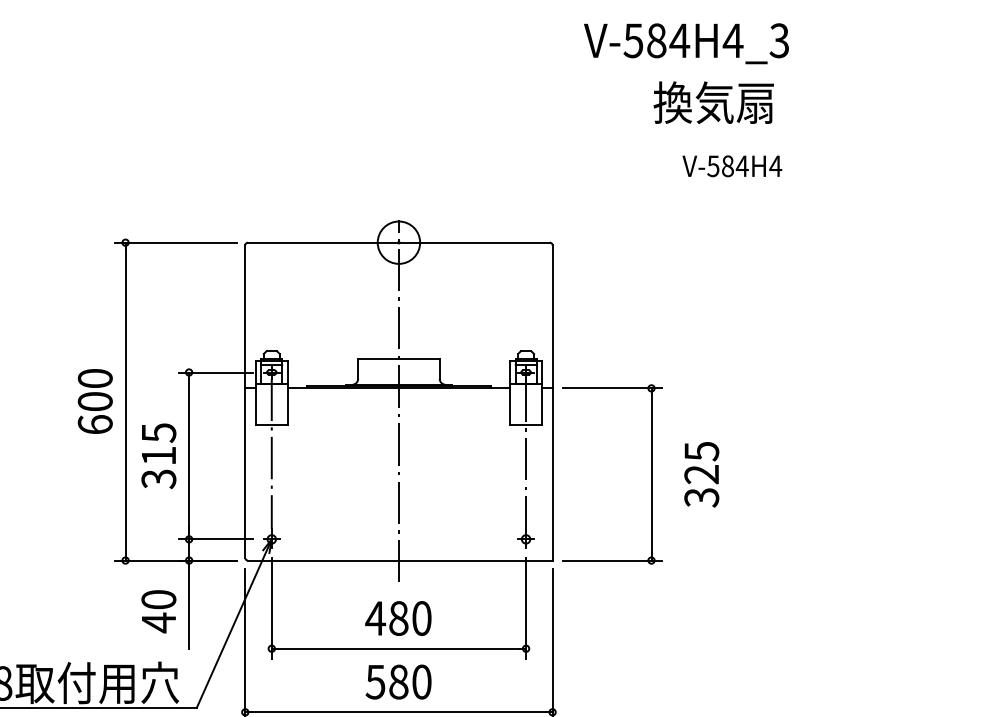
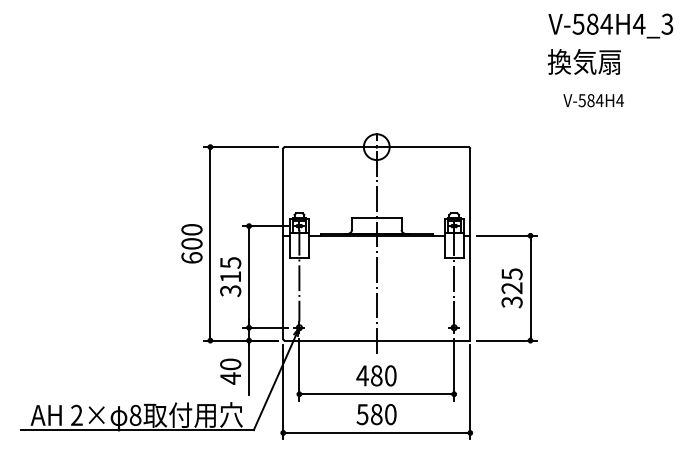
text: (685, 42) -> (610, 25), moved
text: (712, 101) -> (583, 61), moved
text: (731, 166) -> (593, 100), moved
text: (700, 474) -> (511, 288), moved

